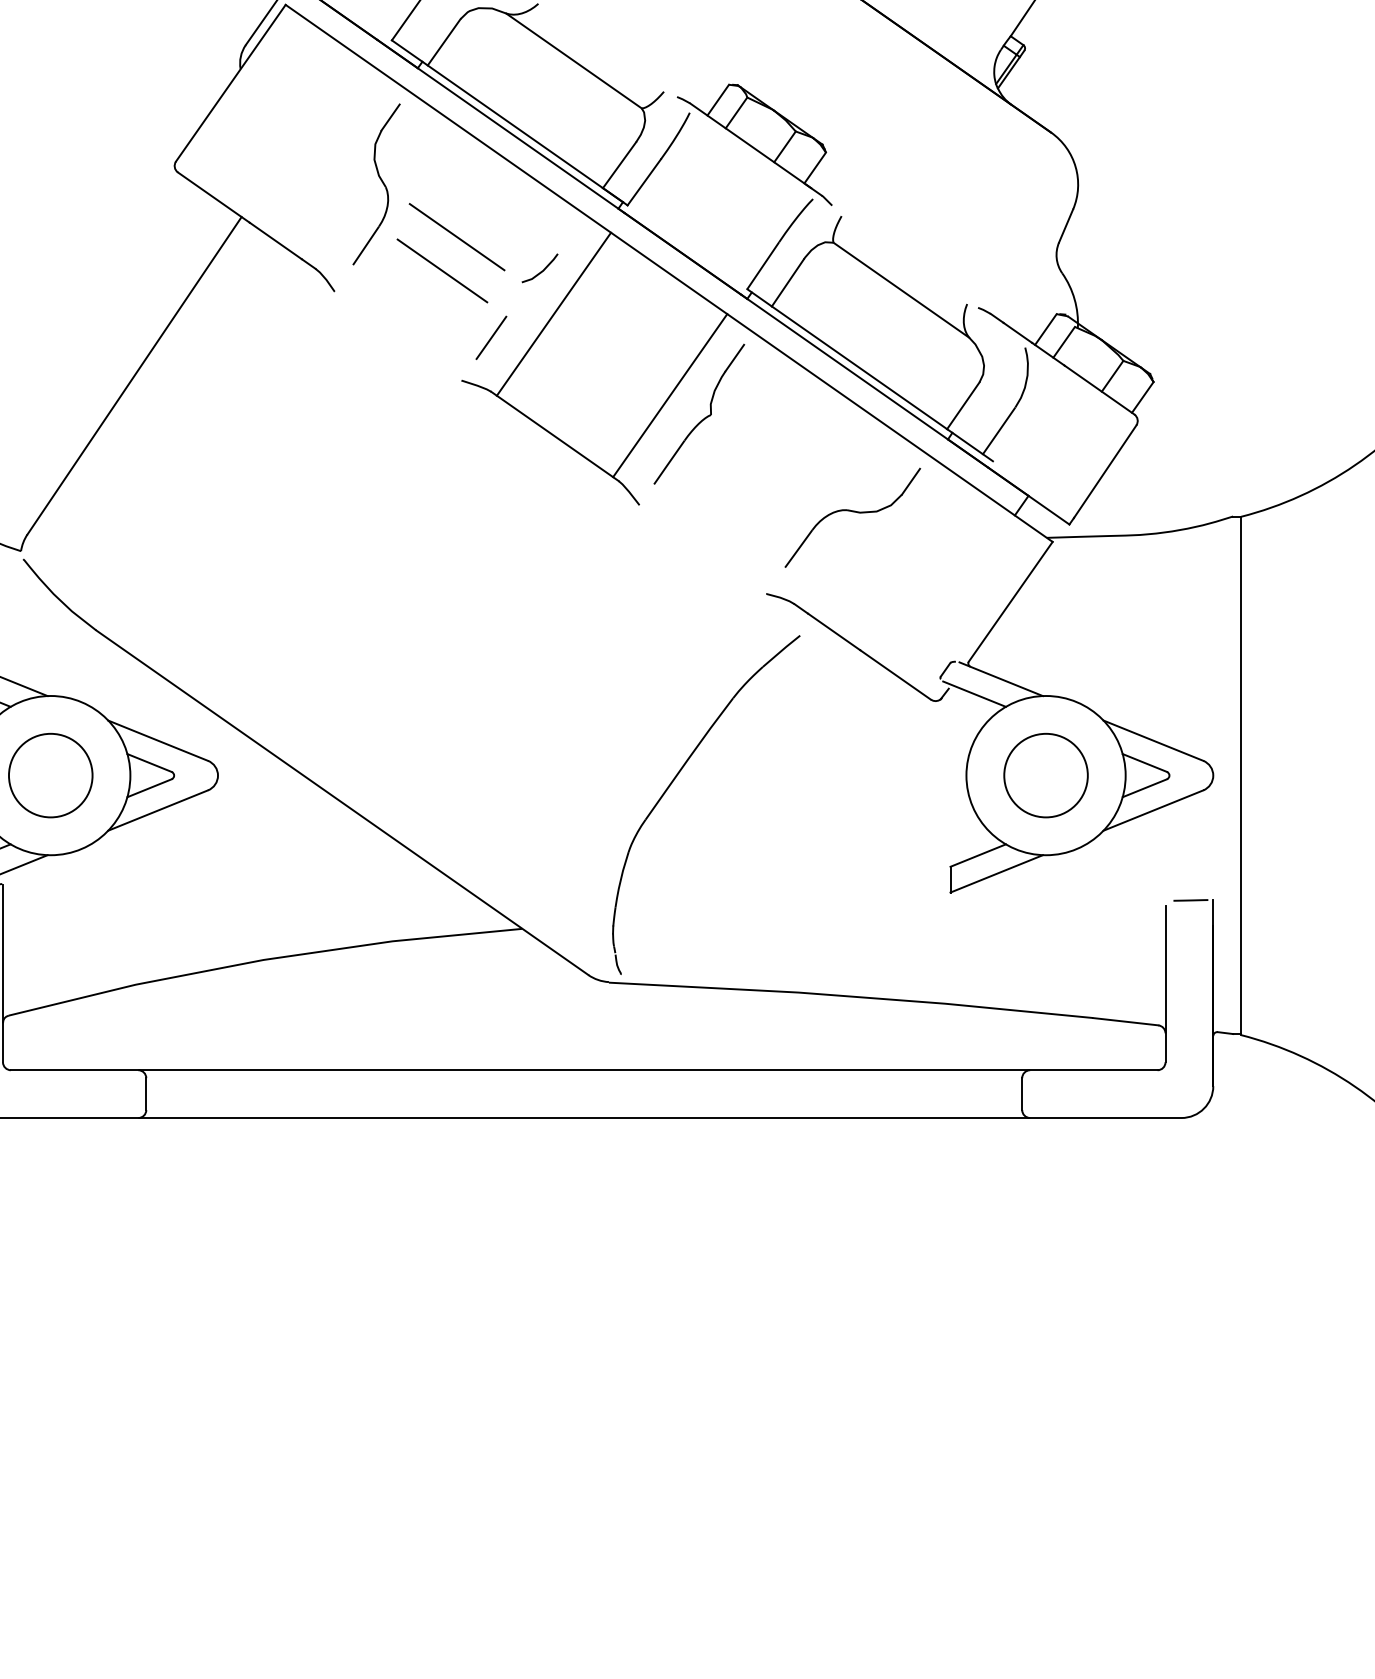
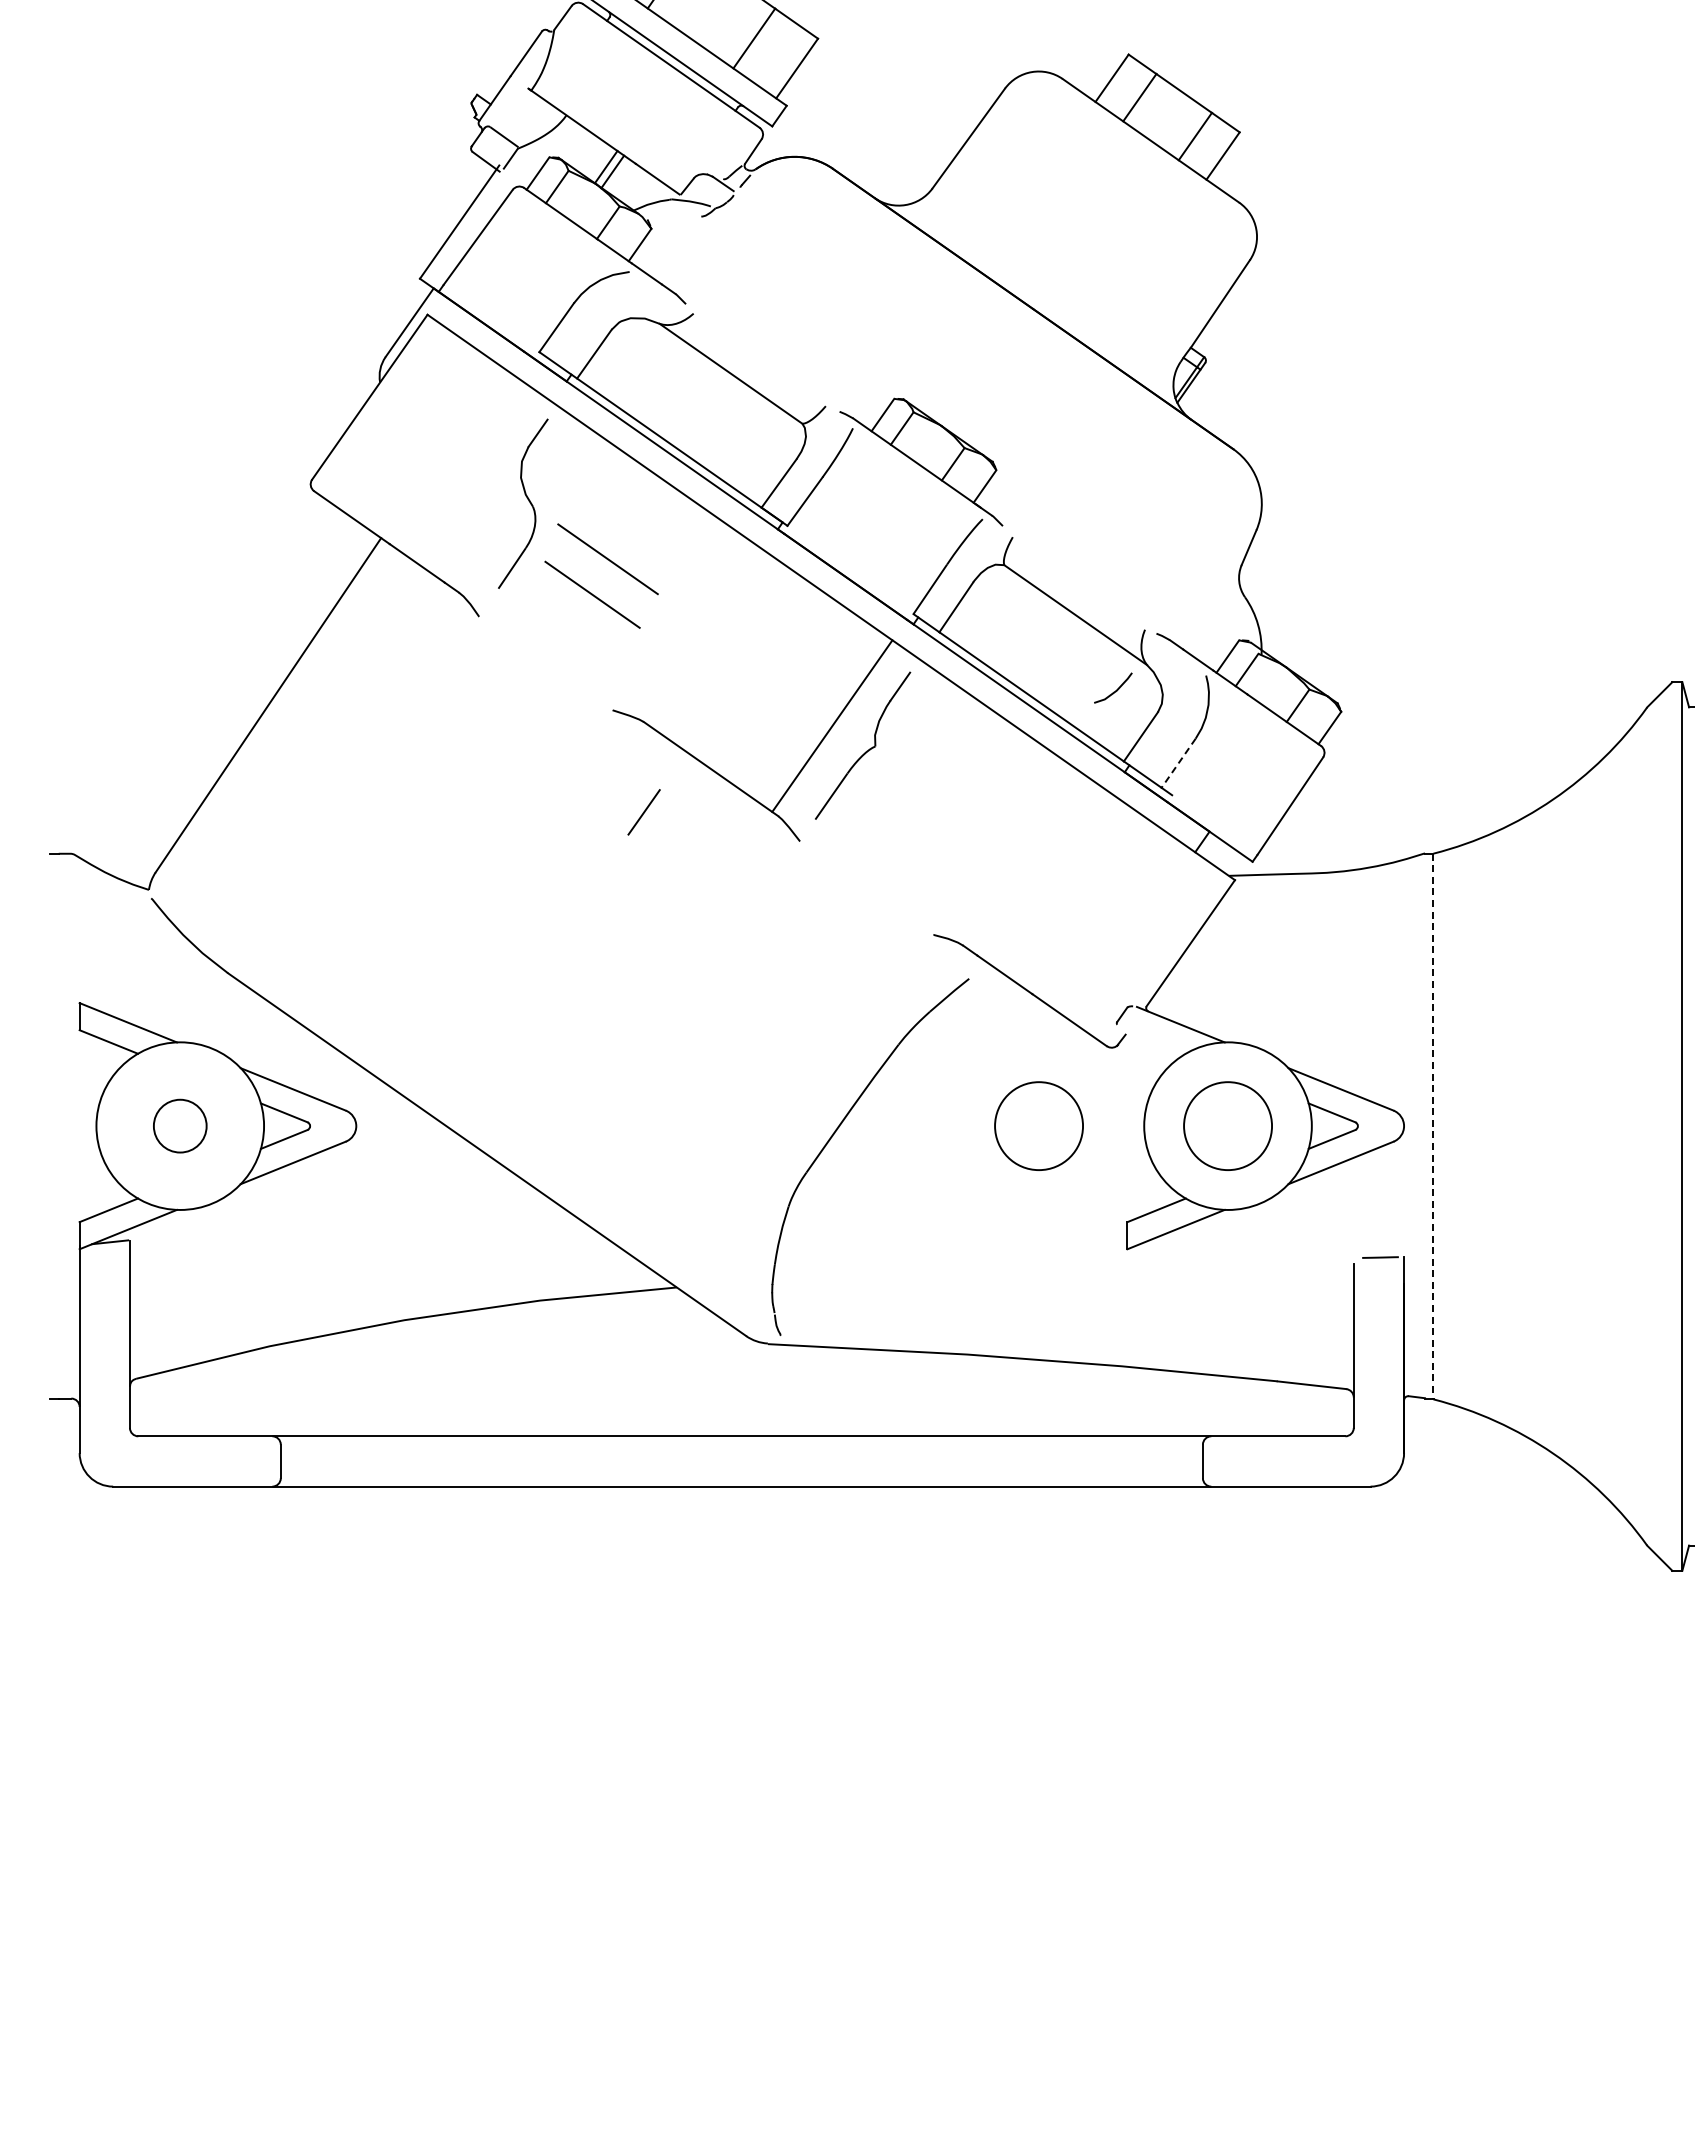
line: (543, 269) -> (1116, 689), moved
line: (553, 314) -> (709, 640), removed
line: (490, 338) -> (643, 812), moved
line: (999, 431) -> (1178, 763), solid -> dashed
part: (852, 517) -> (1024, 854), removed
line: (974, 694) -> (1152, 1040), removed
circle: (866, 774) -> (1038, 1125), added
circle: (51, 775) -> (180, 1126), size x0.6
line: (1241, 775) -> (1433, 1126), solid -> dashed

